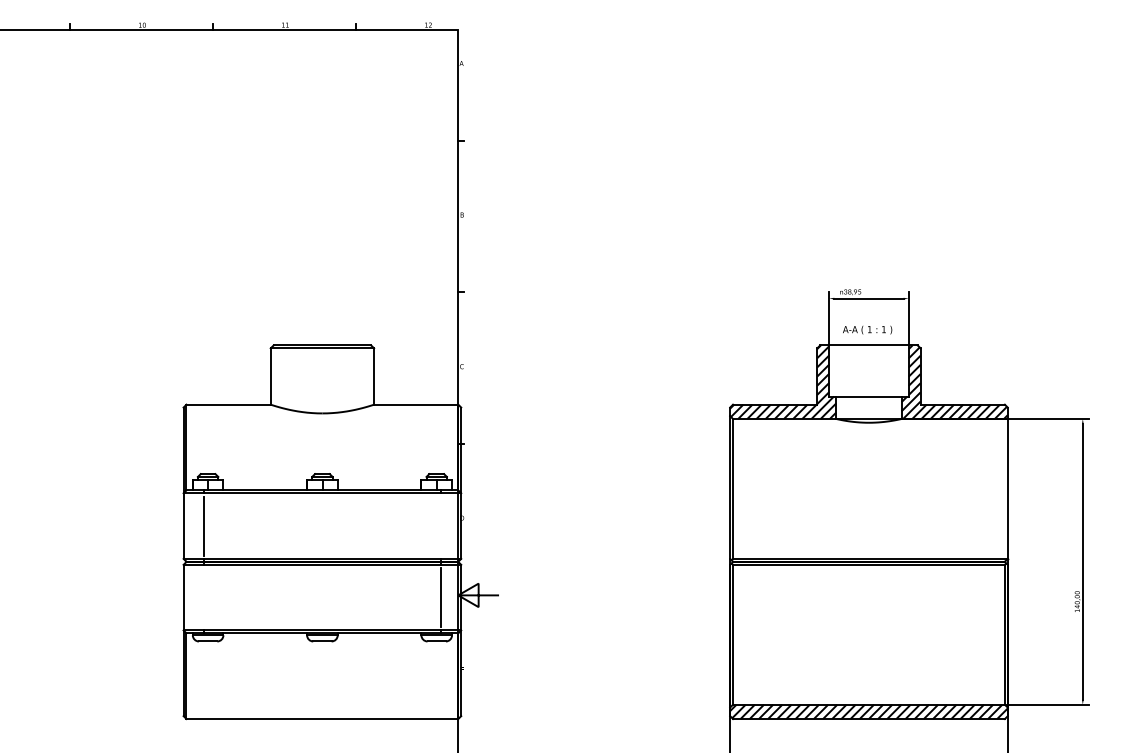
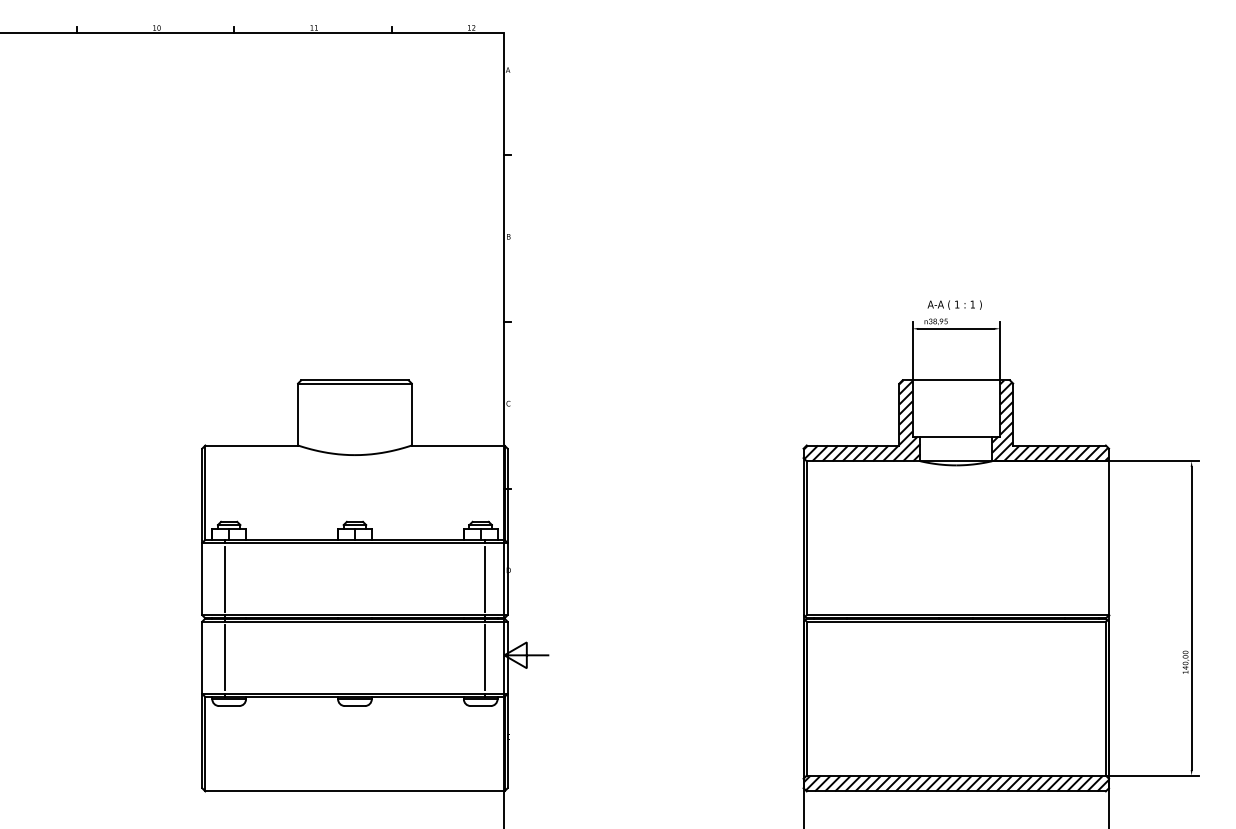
text: (867, 329) -> (954, 304), moved
line: (440, 525) -> (484, 578), added
line: (204, 597) -> (225, 657), added

